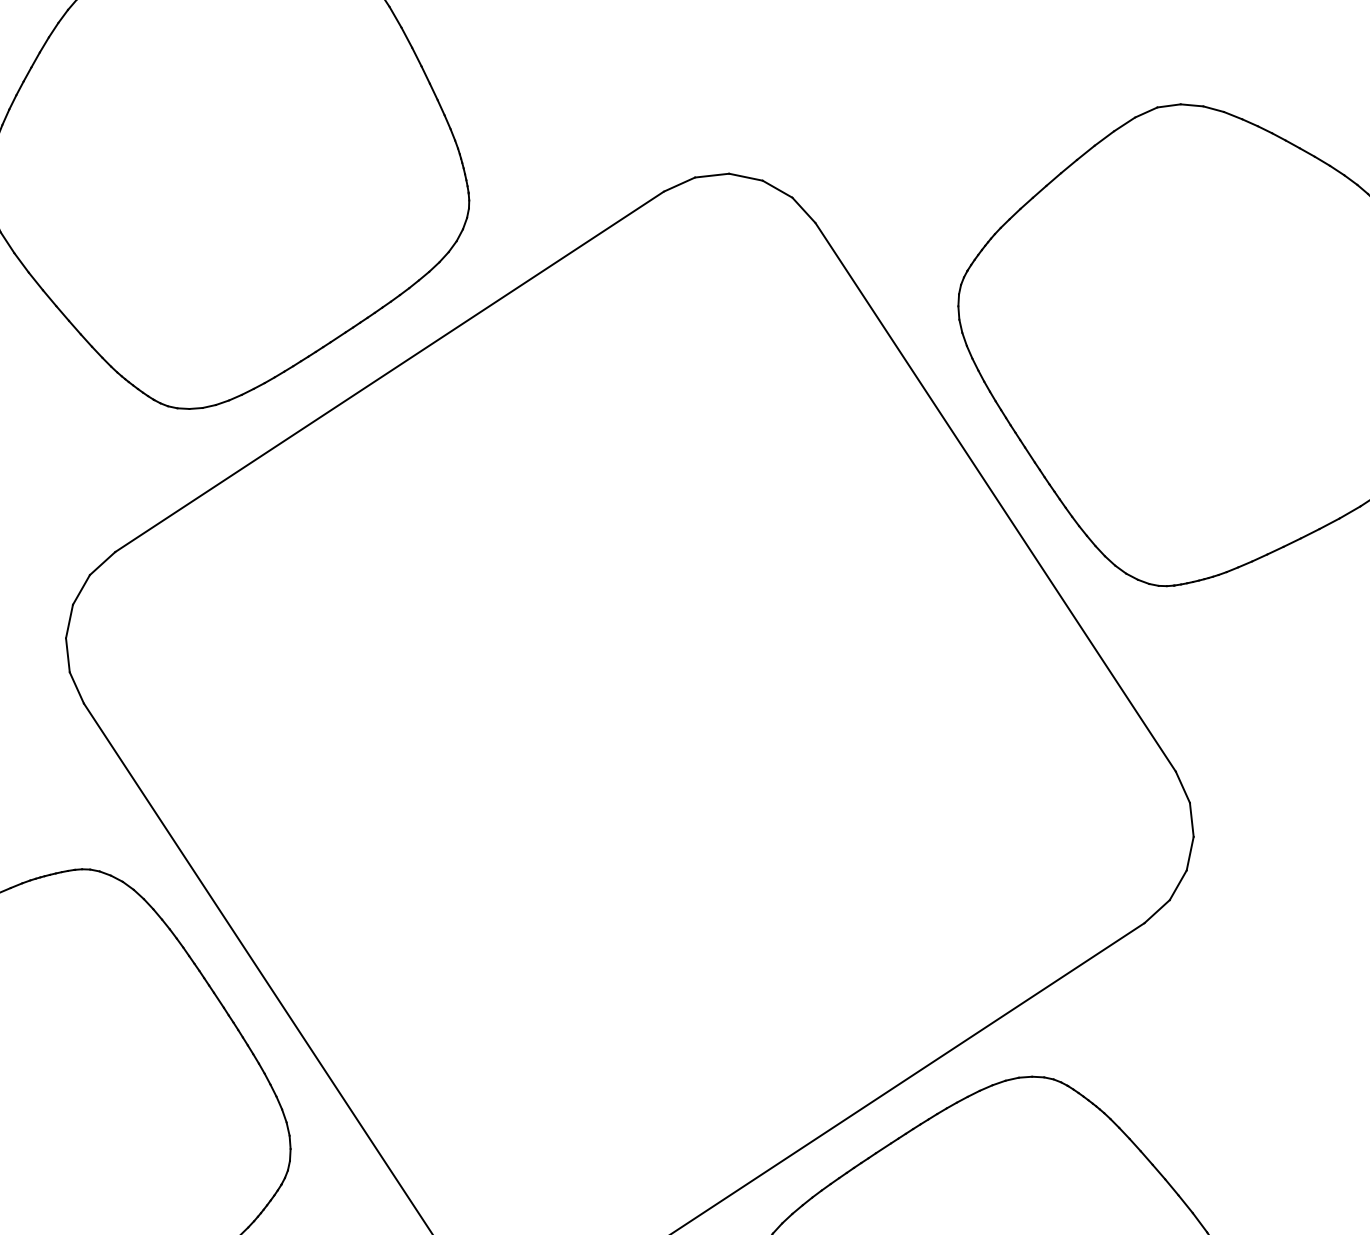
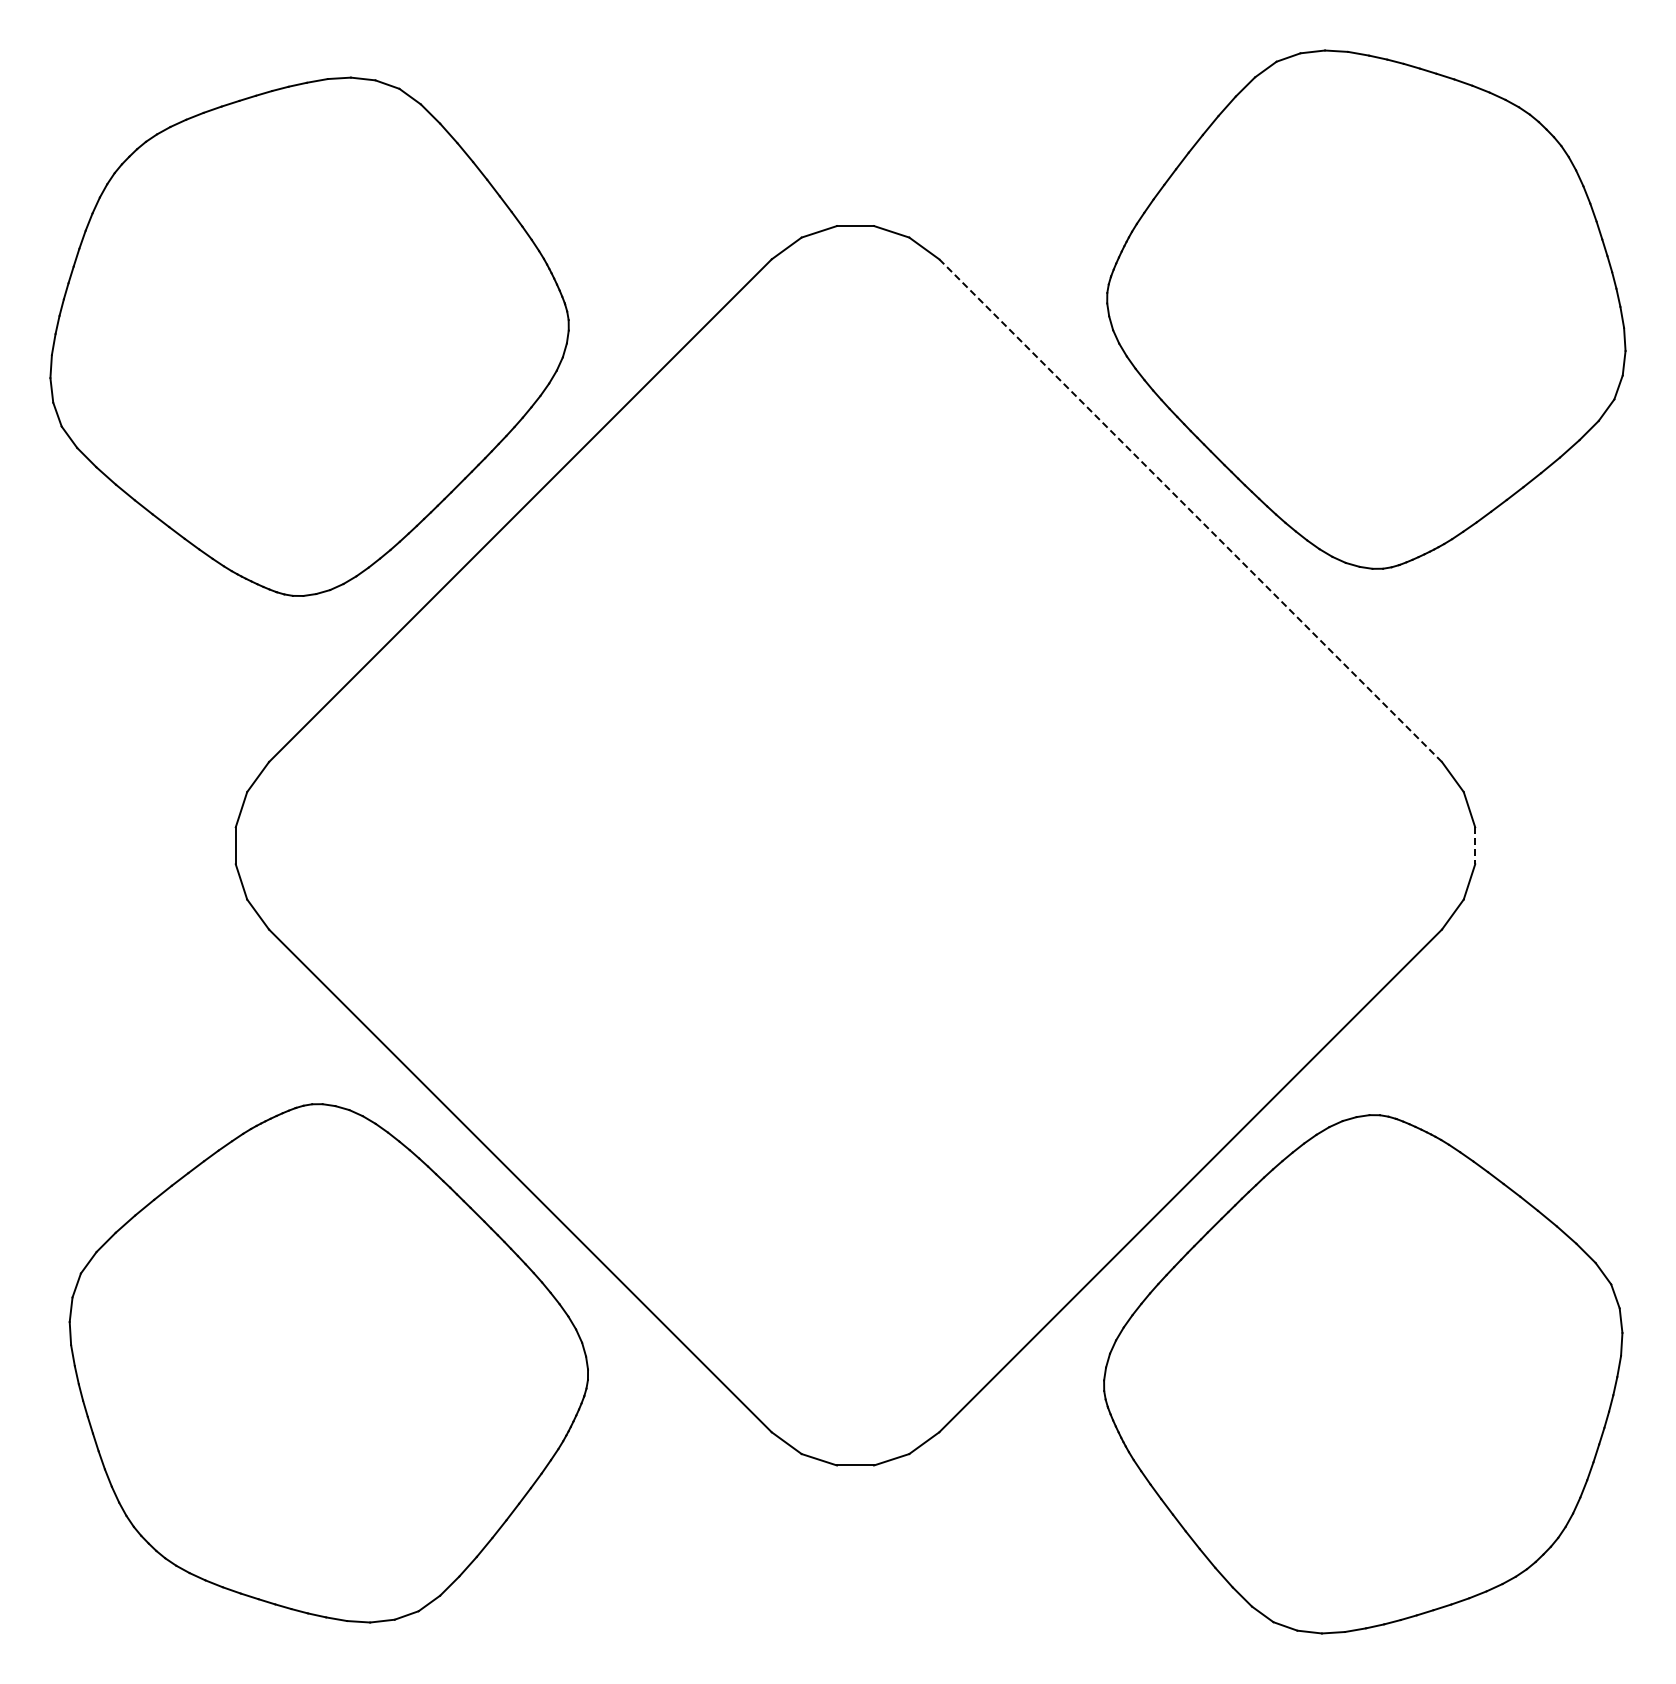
line: (996, 498) -> (1191, 511), solid -> dashed
line: (1190, 853) -> (1475, 845), solid -> dashed

